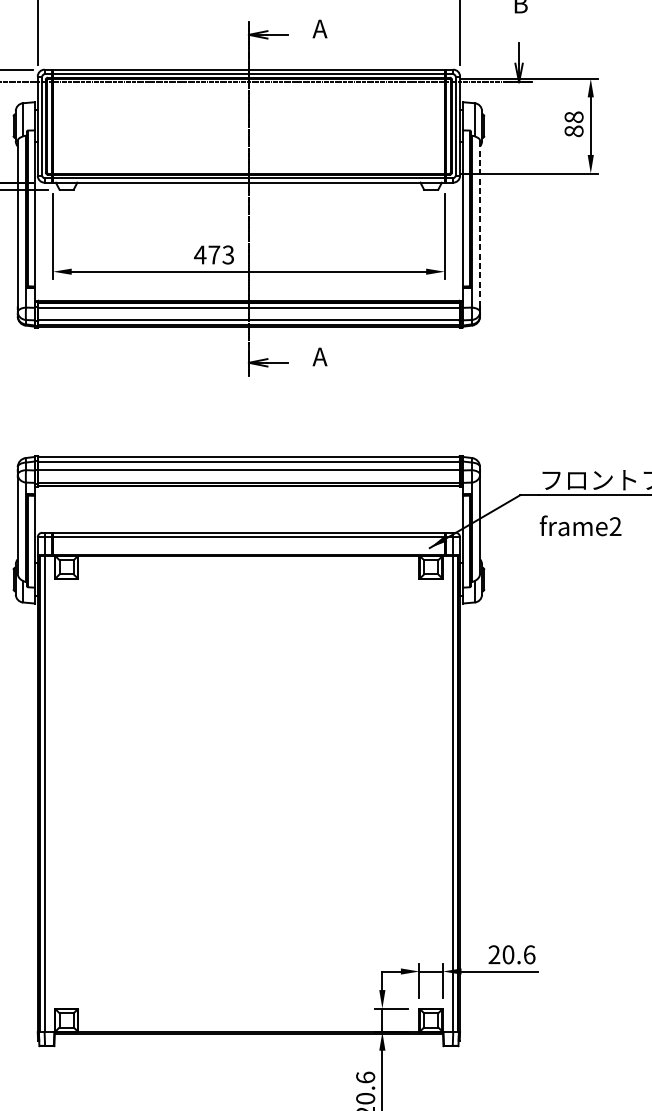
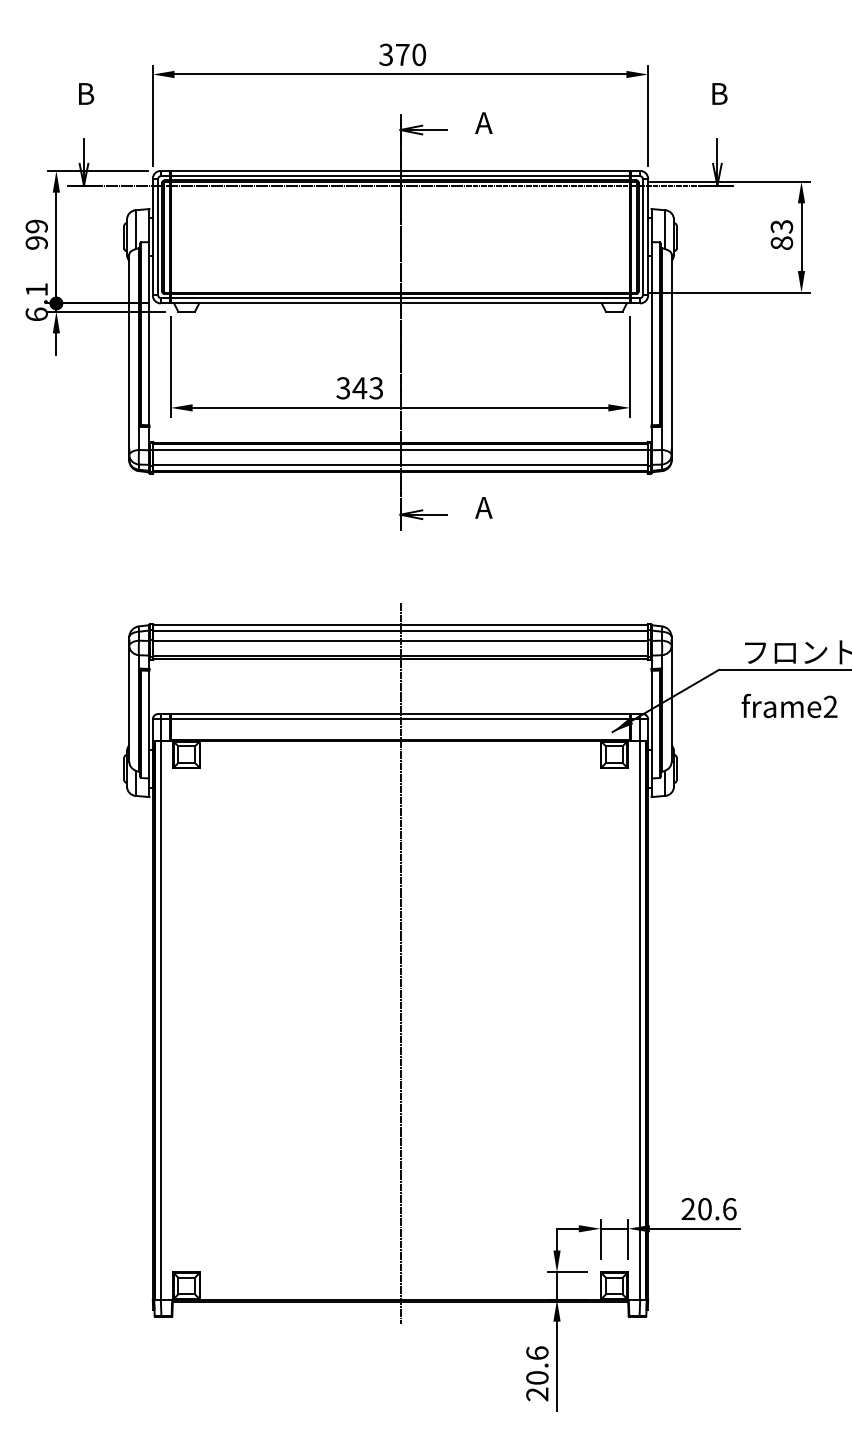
text: (573, 117) -> (781, 226), 88 -> 83
line: (479, 223) -> (671, 351), dashed -> solid
text: (207, 255) -> (351, 388), 473 -> 343
line: (248, 745) -> (400, 963), added

